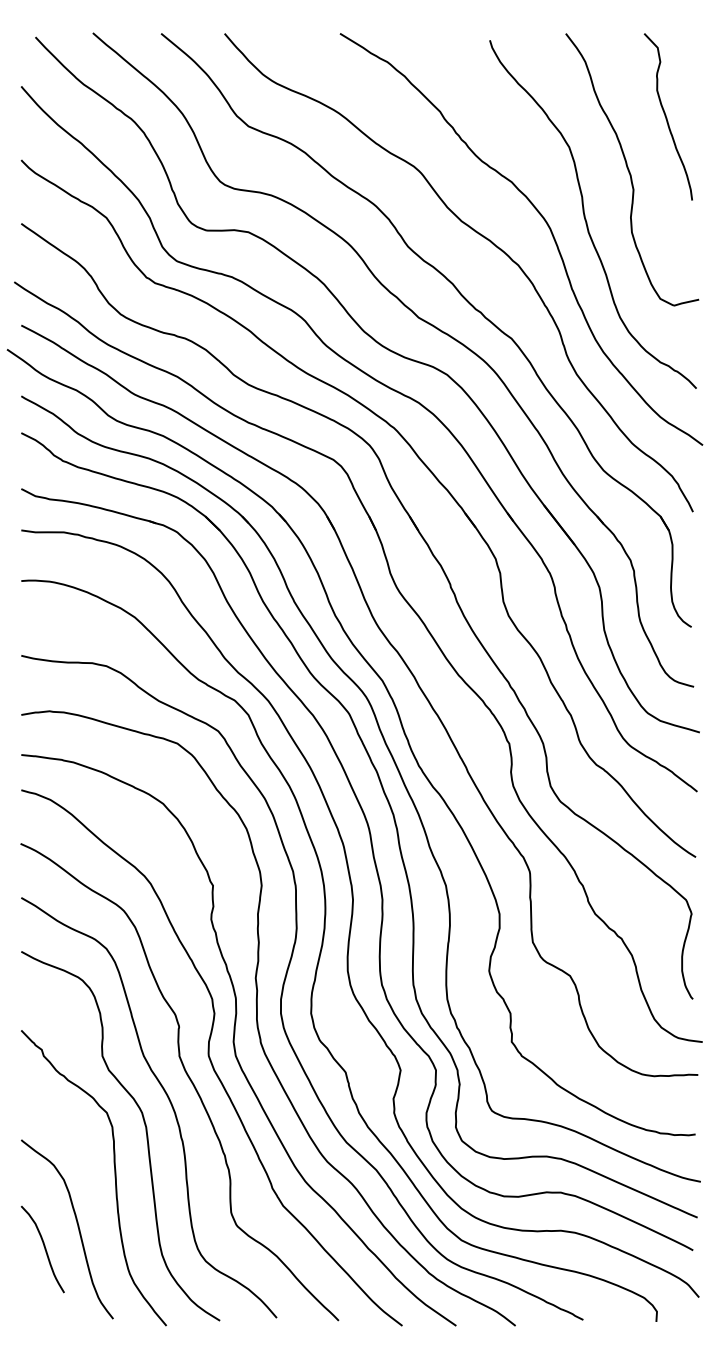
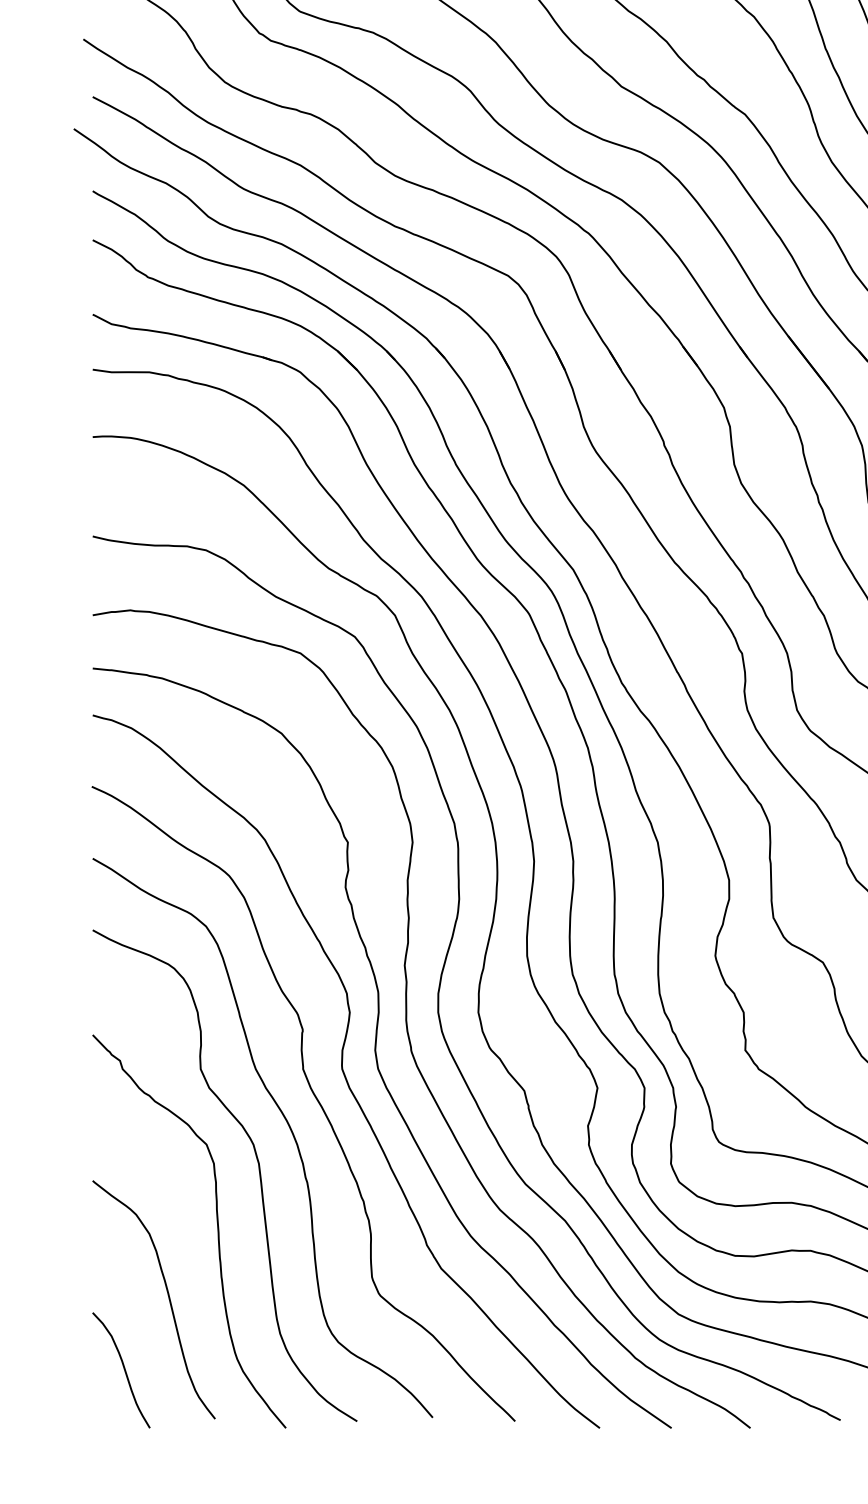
curve: (44, 1249) -> (123, 1370), moved

